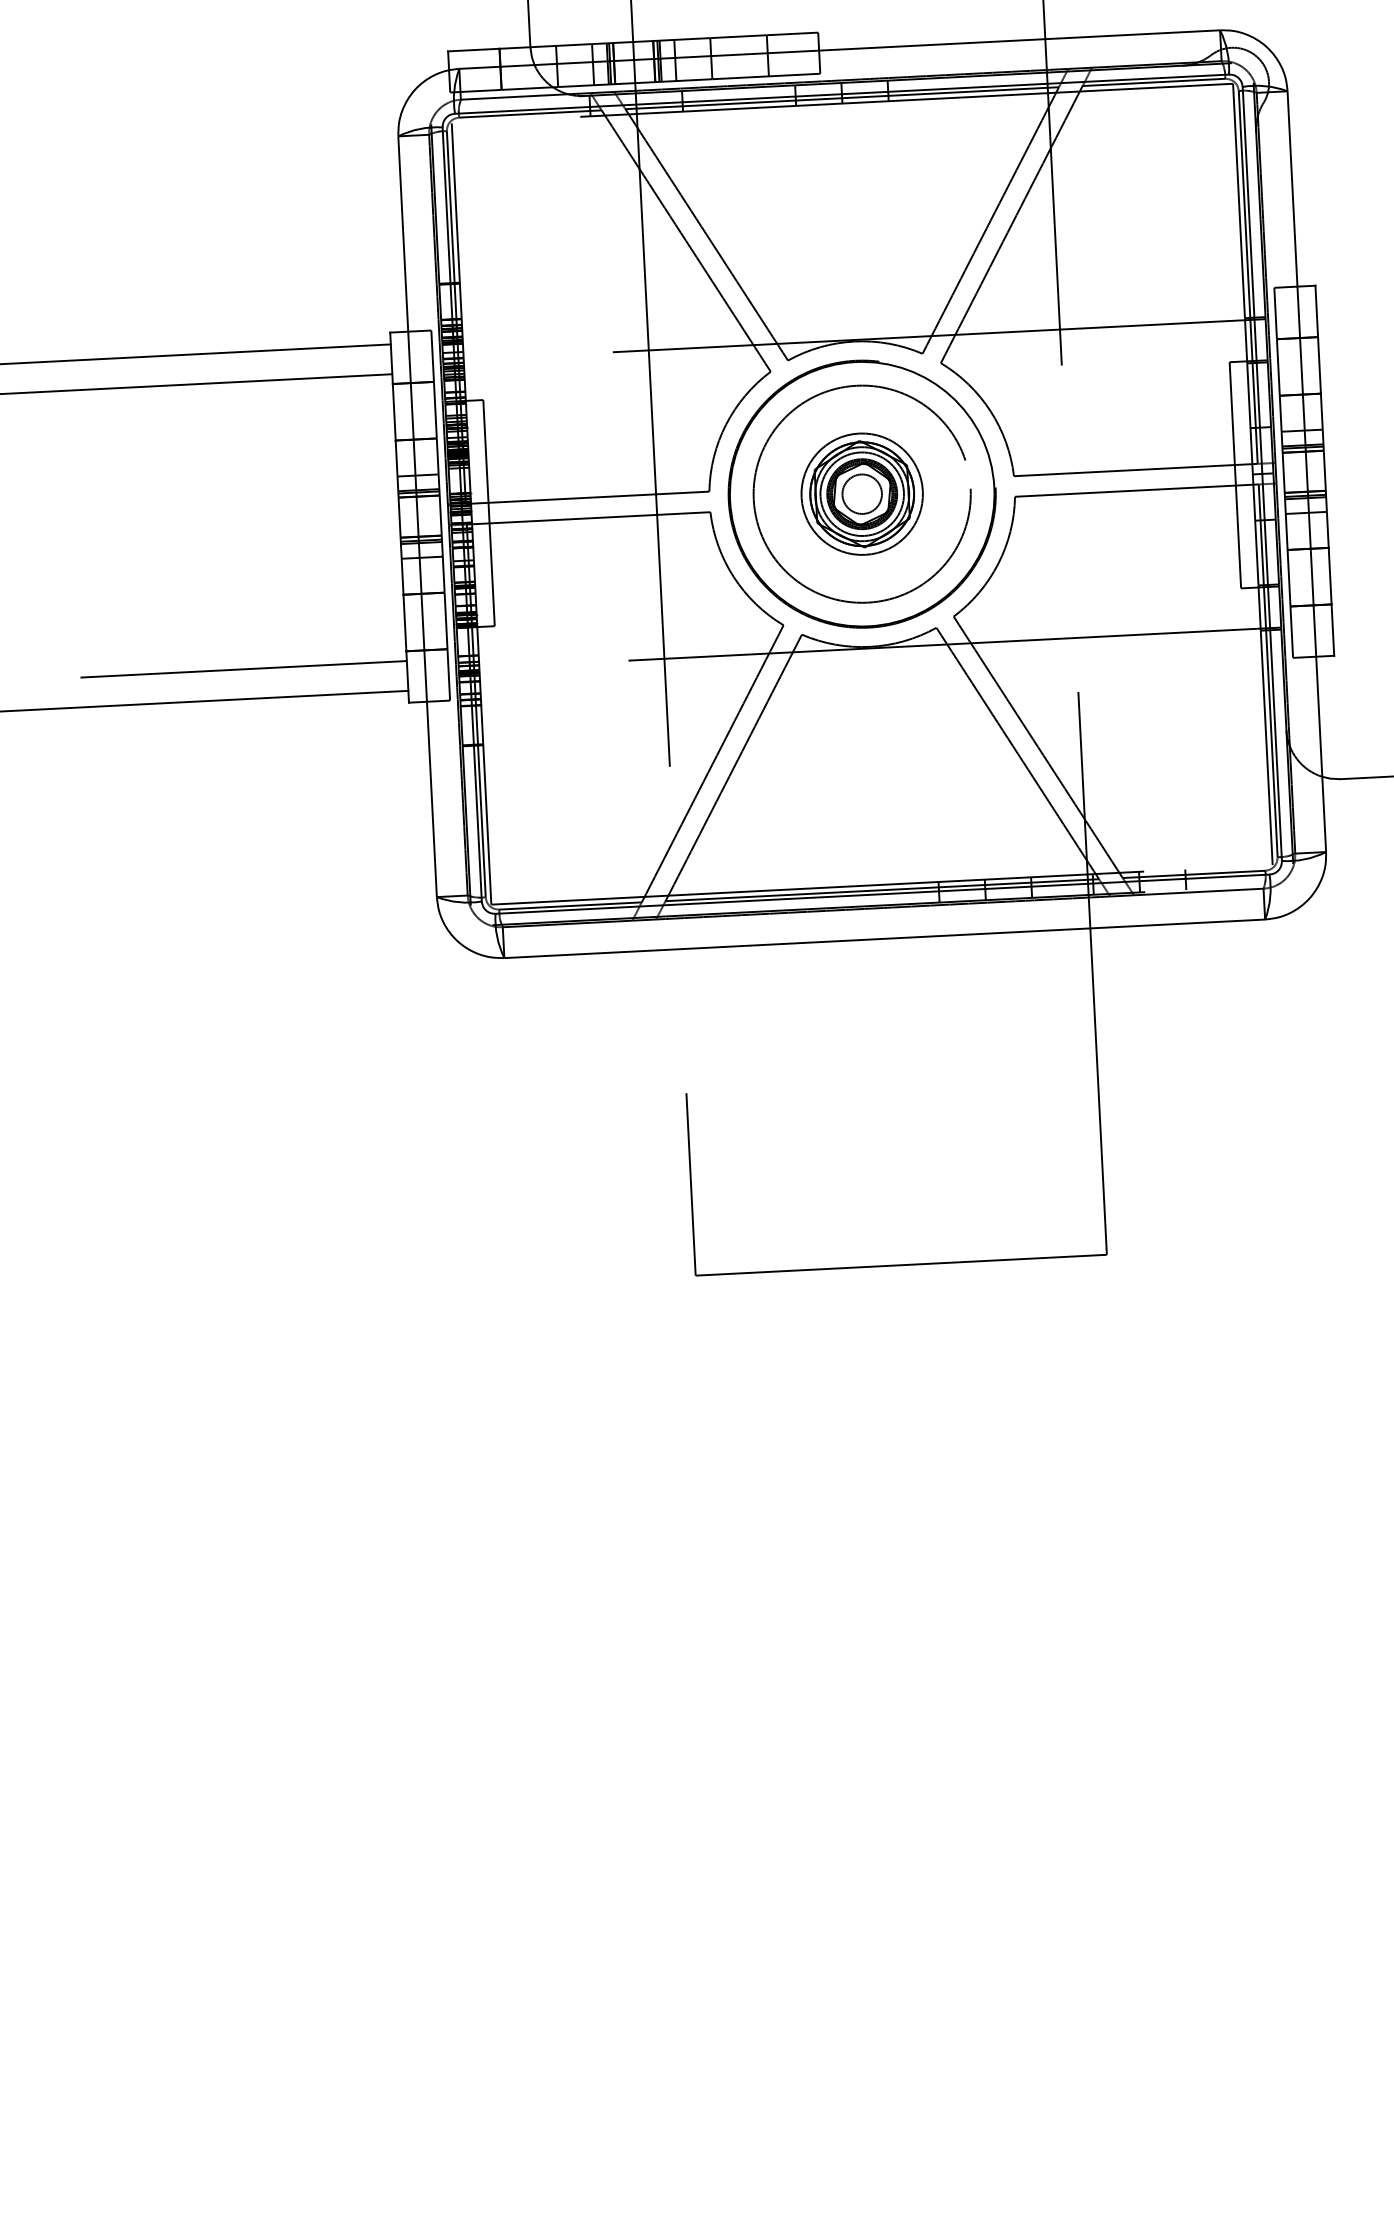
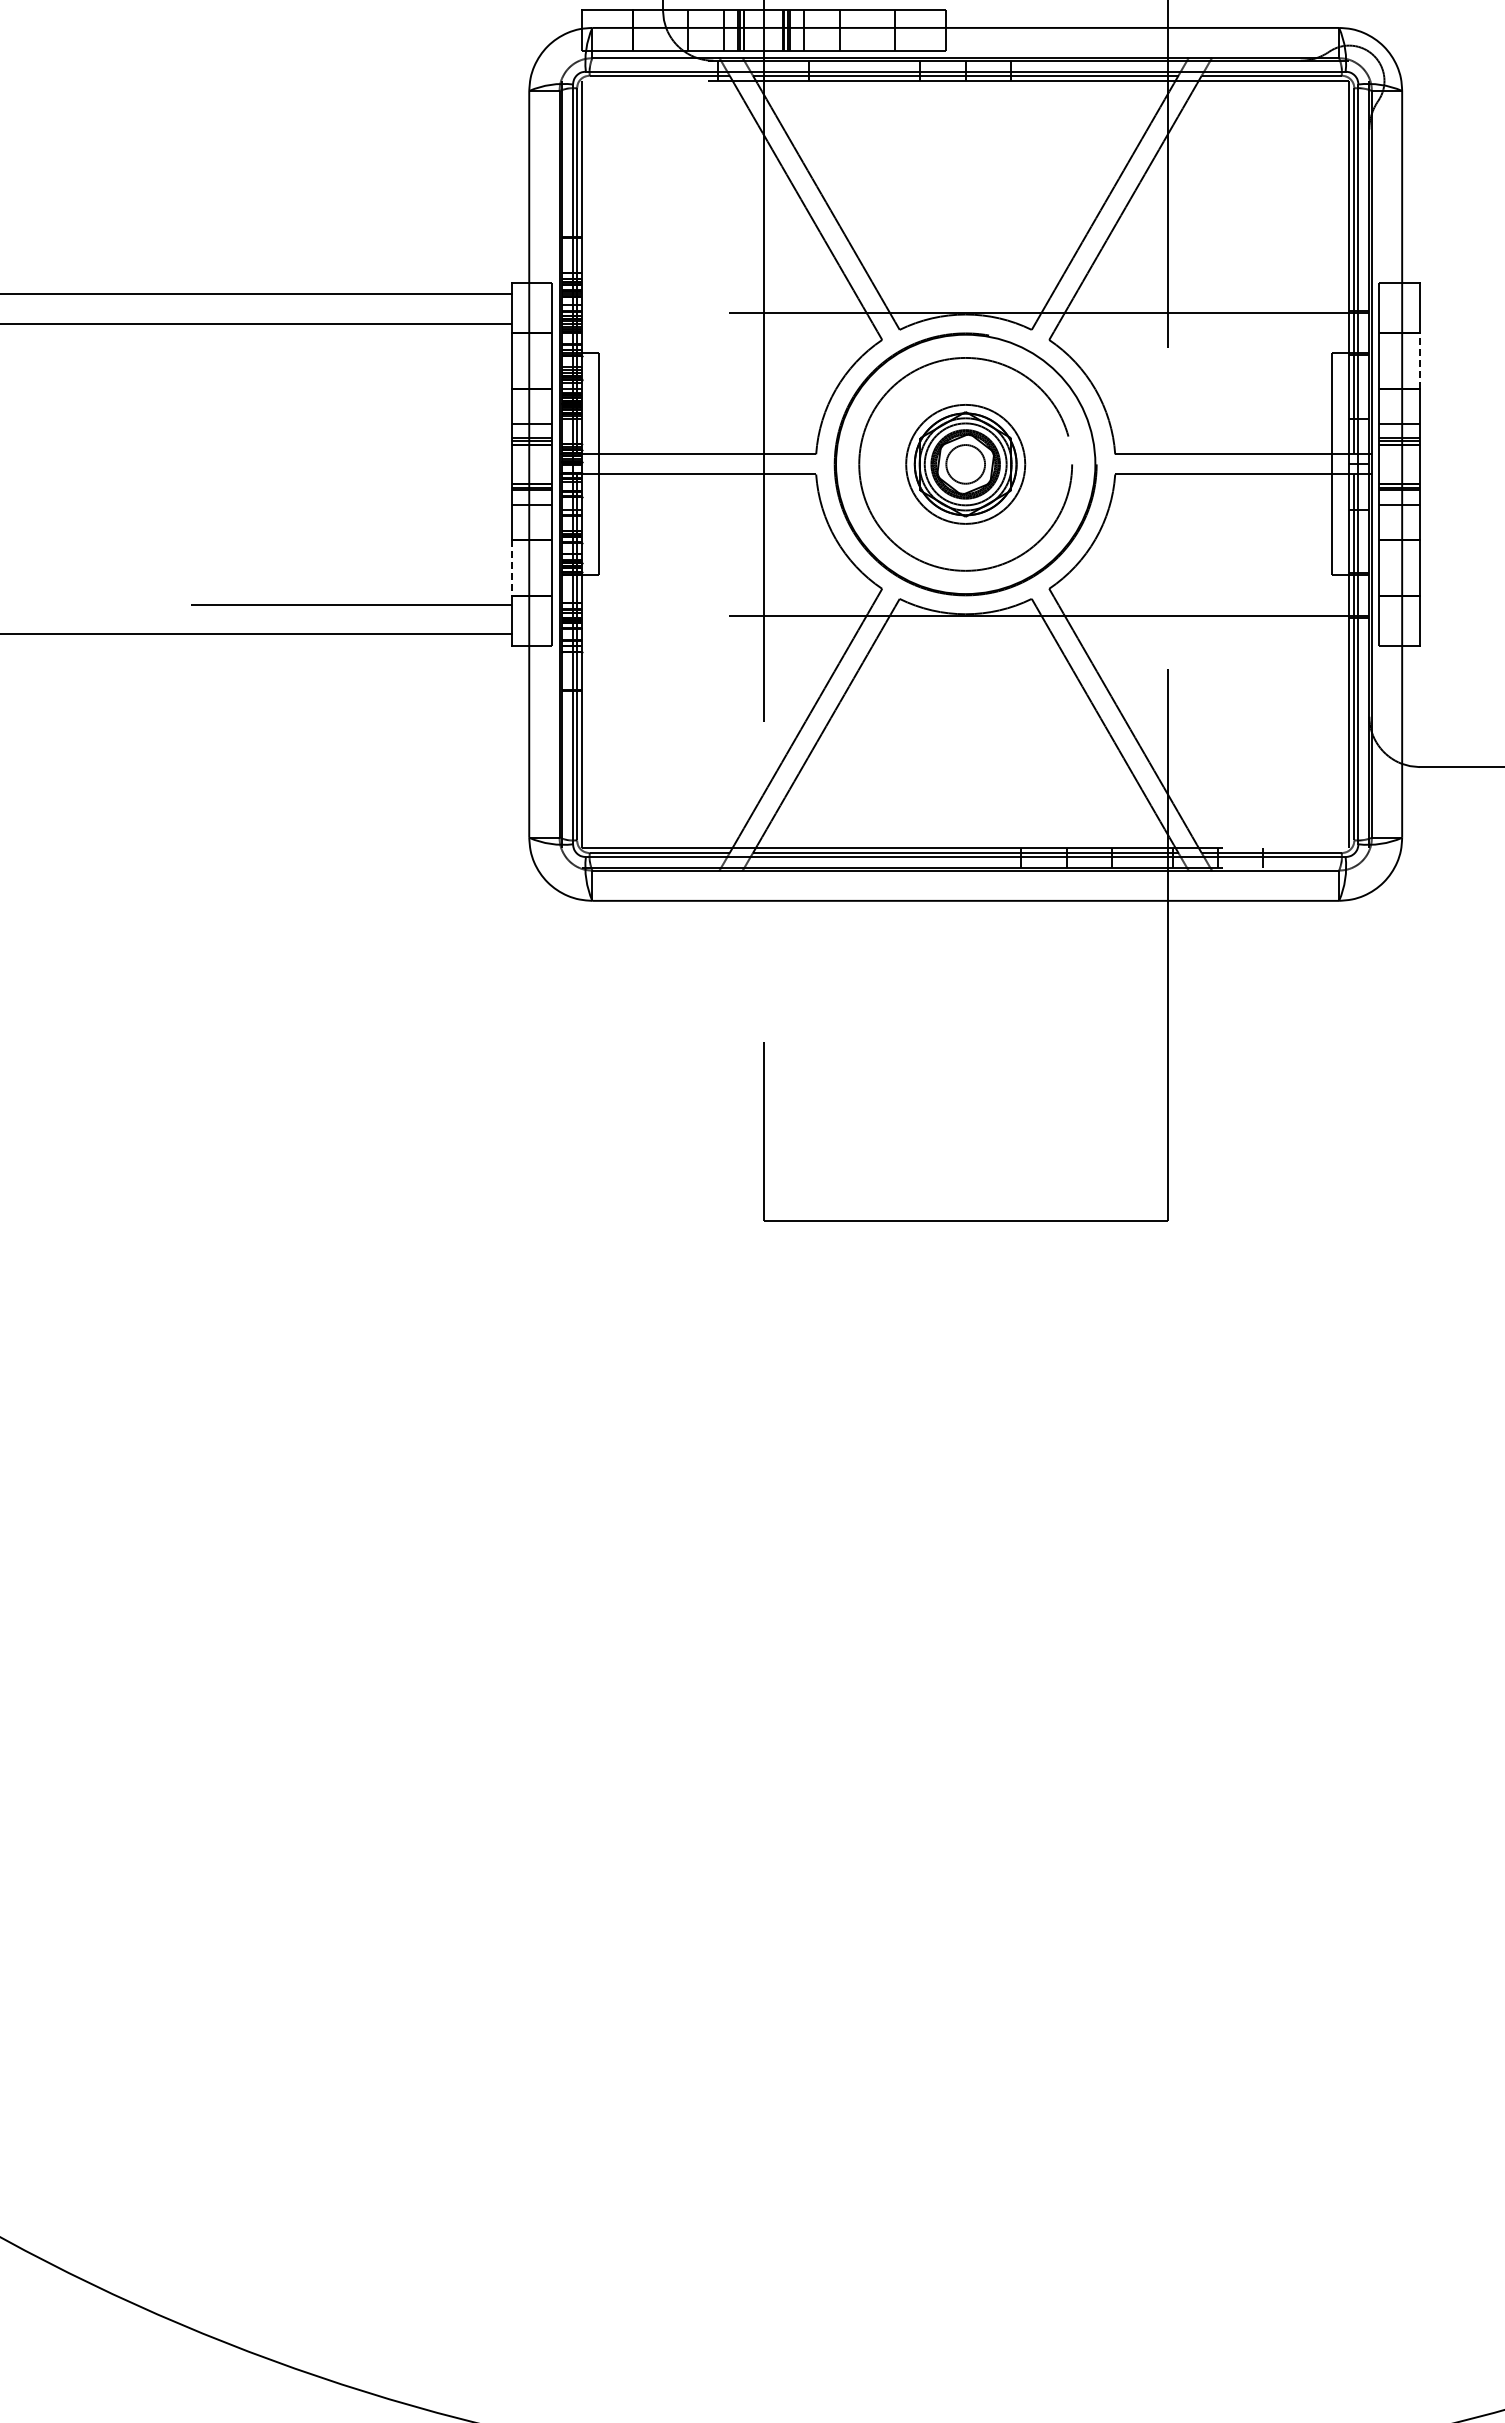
line: (1319, 364) -> (1419, 360), solid -> dashed
line: (404, 622) -> (511, 567), solid -> dashed

